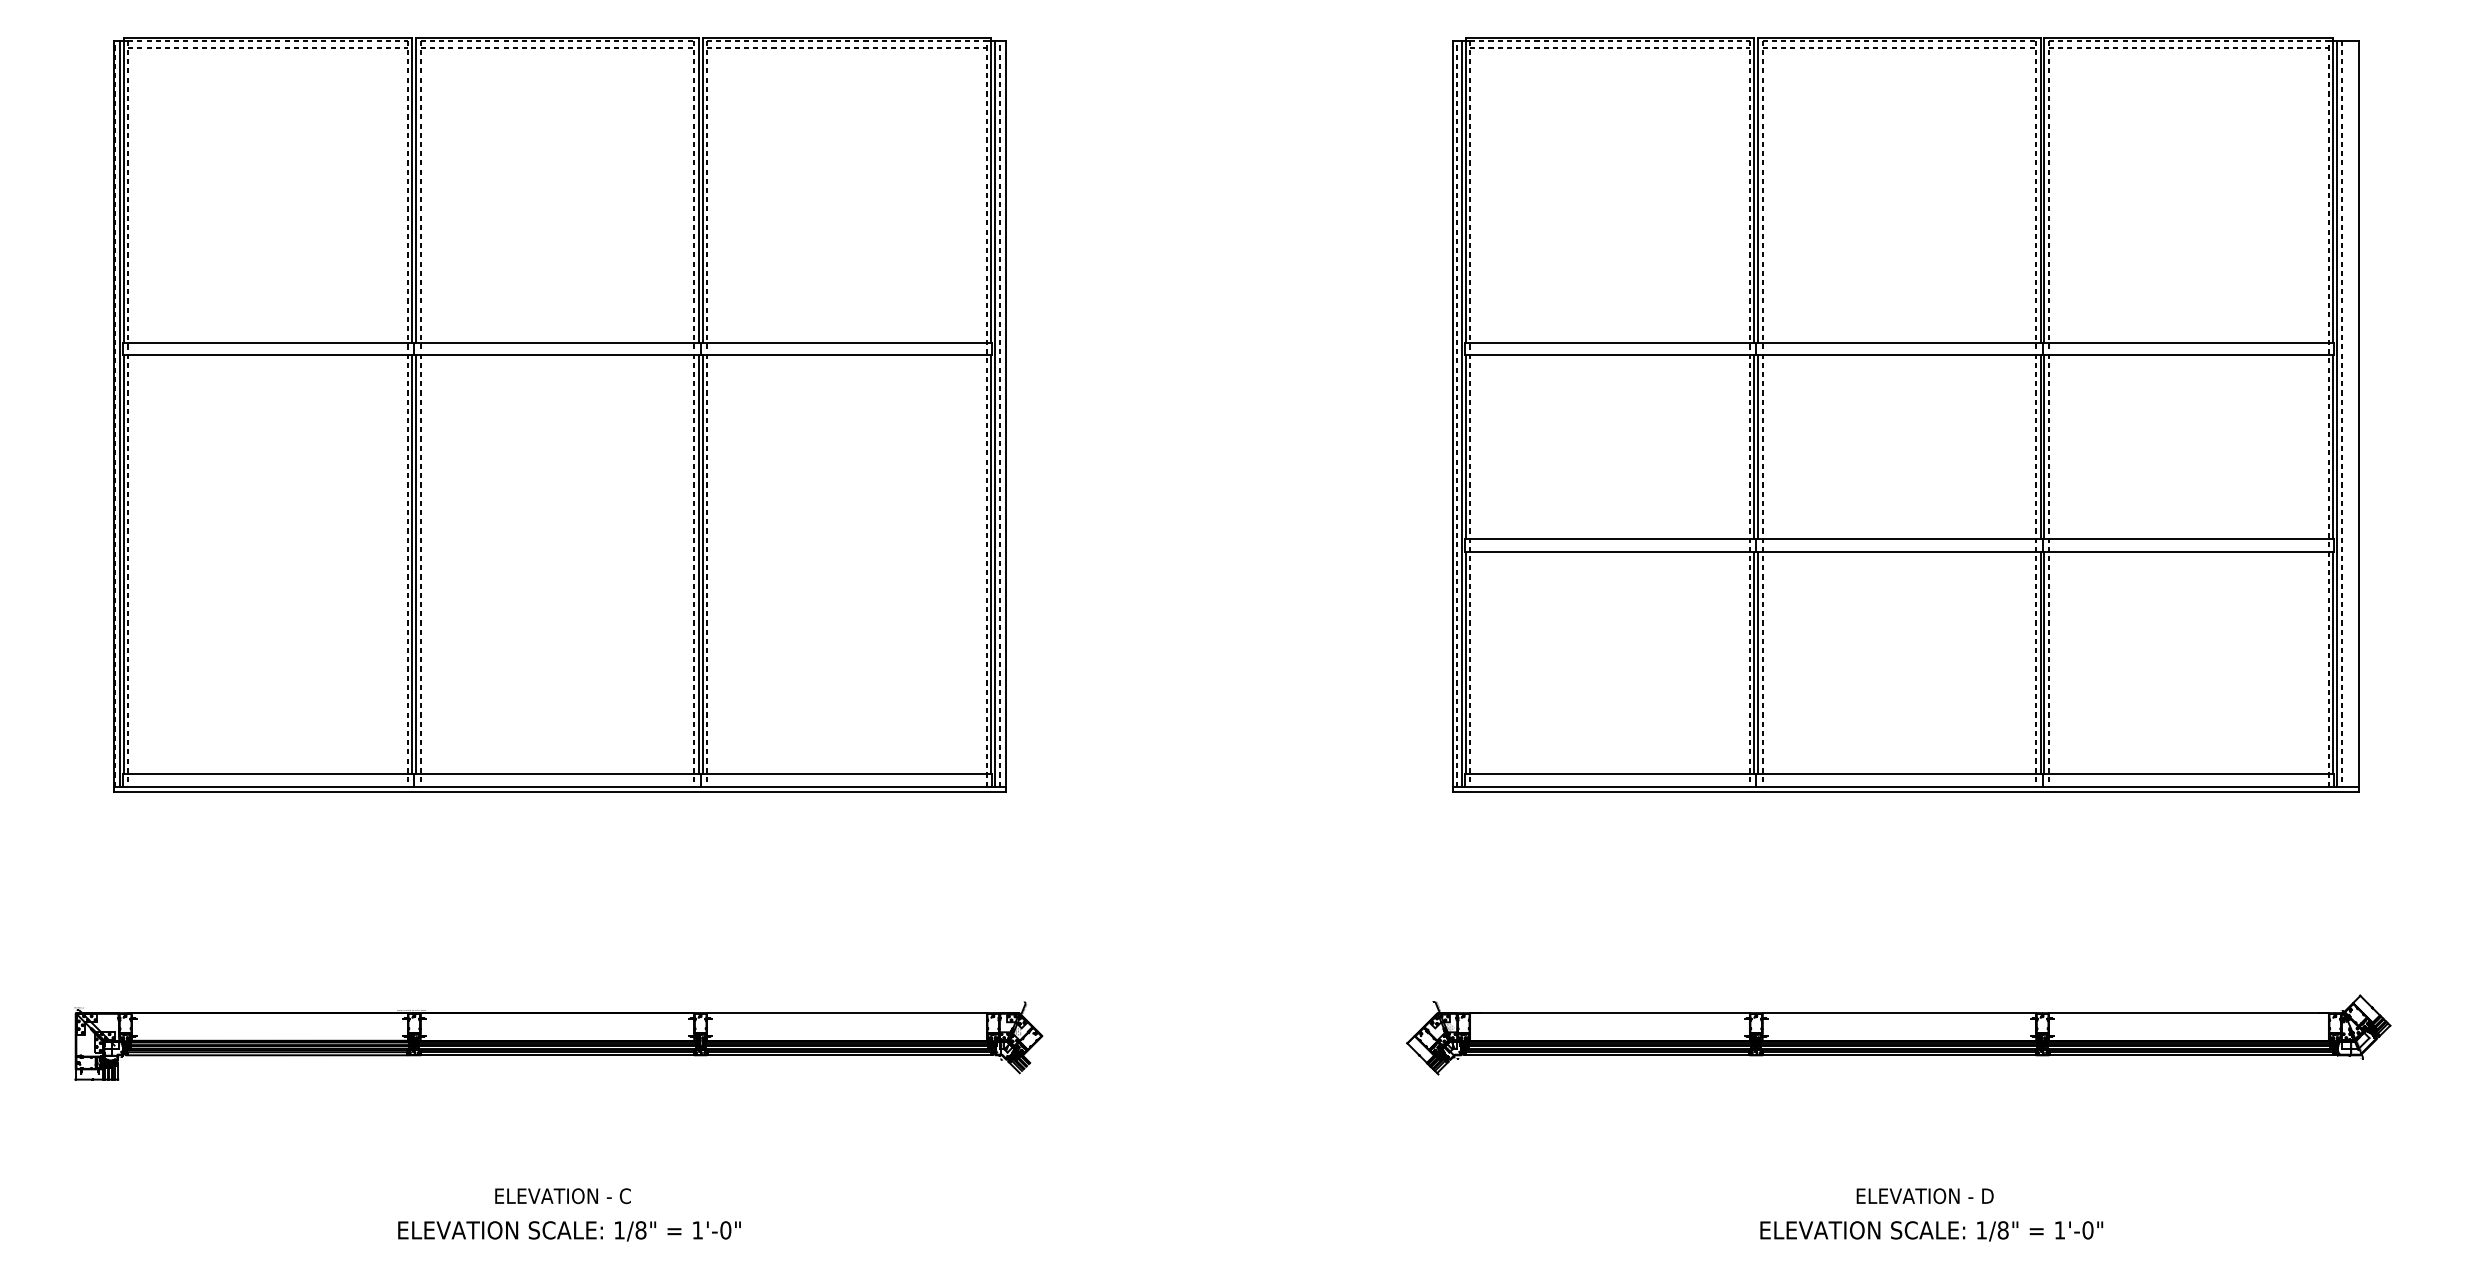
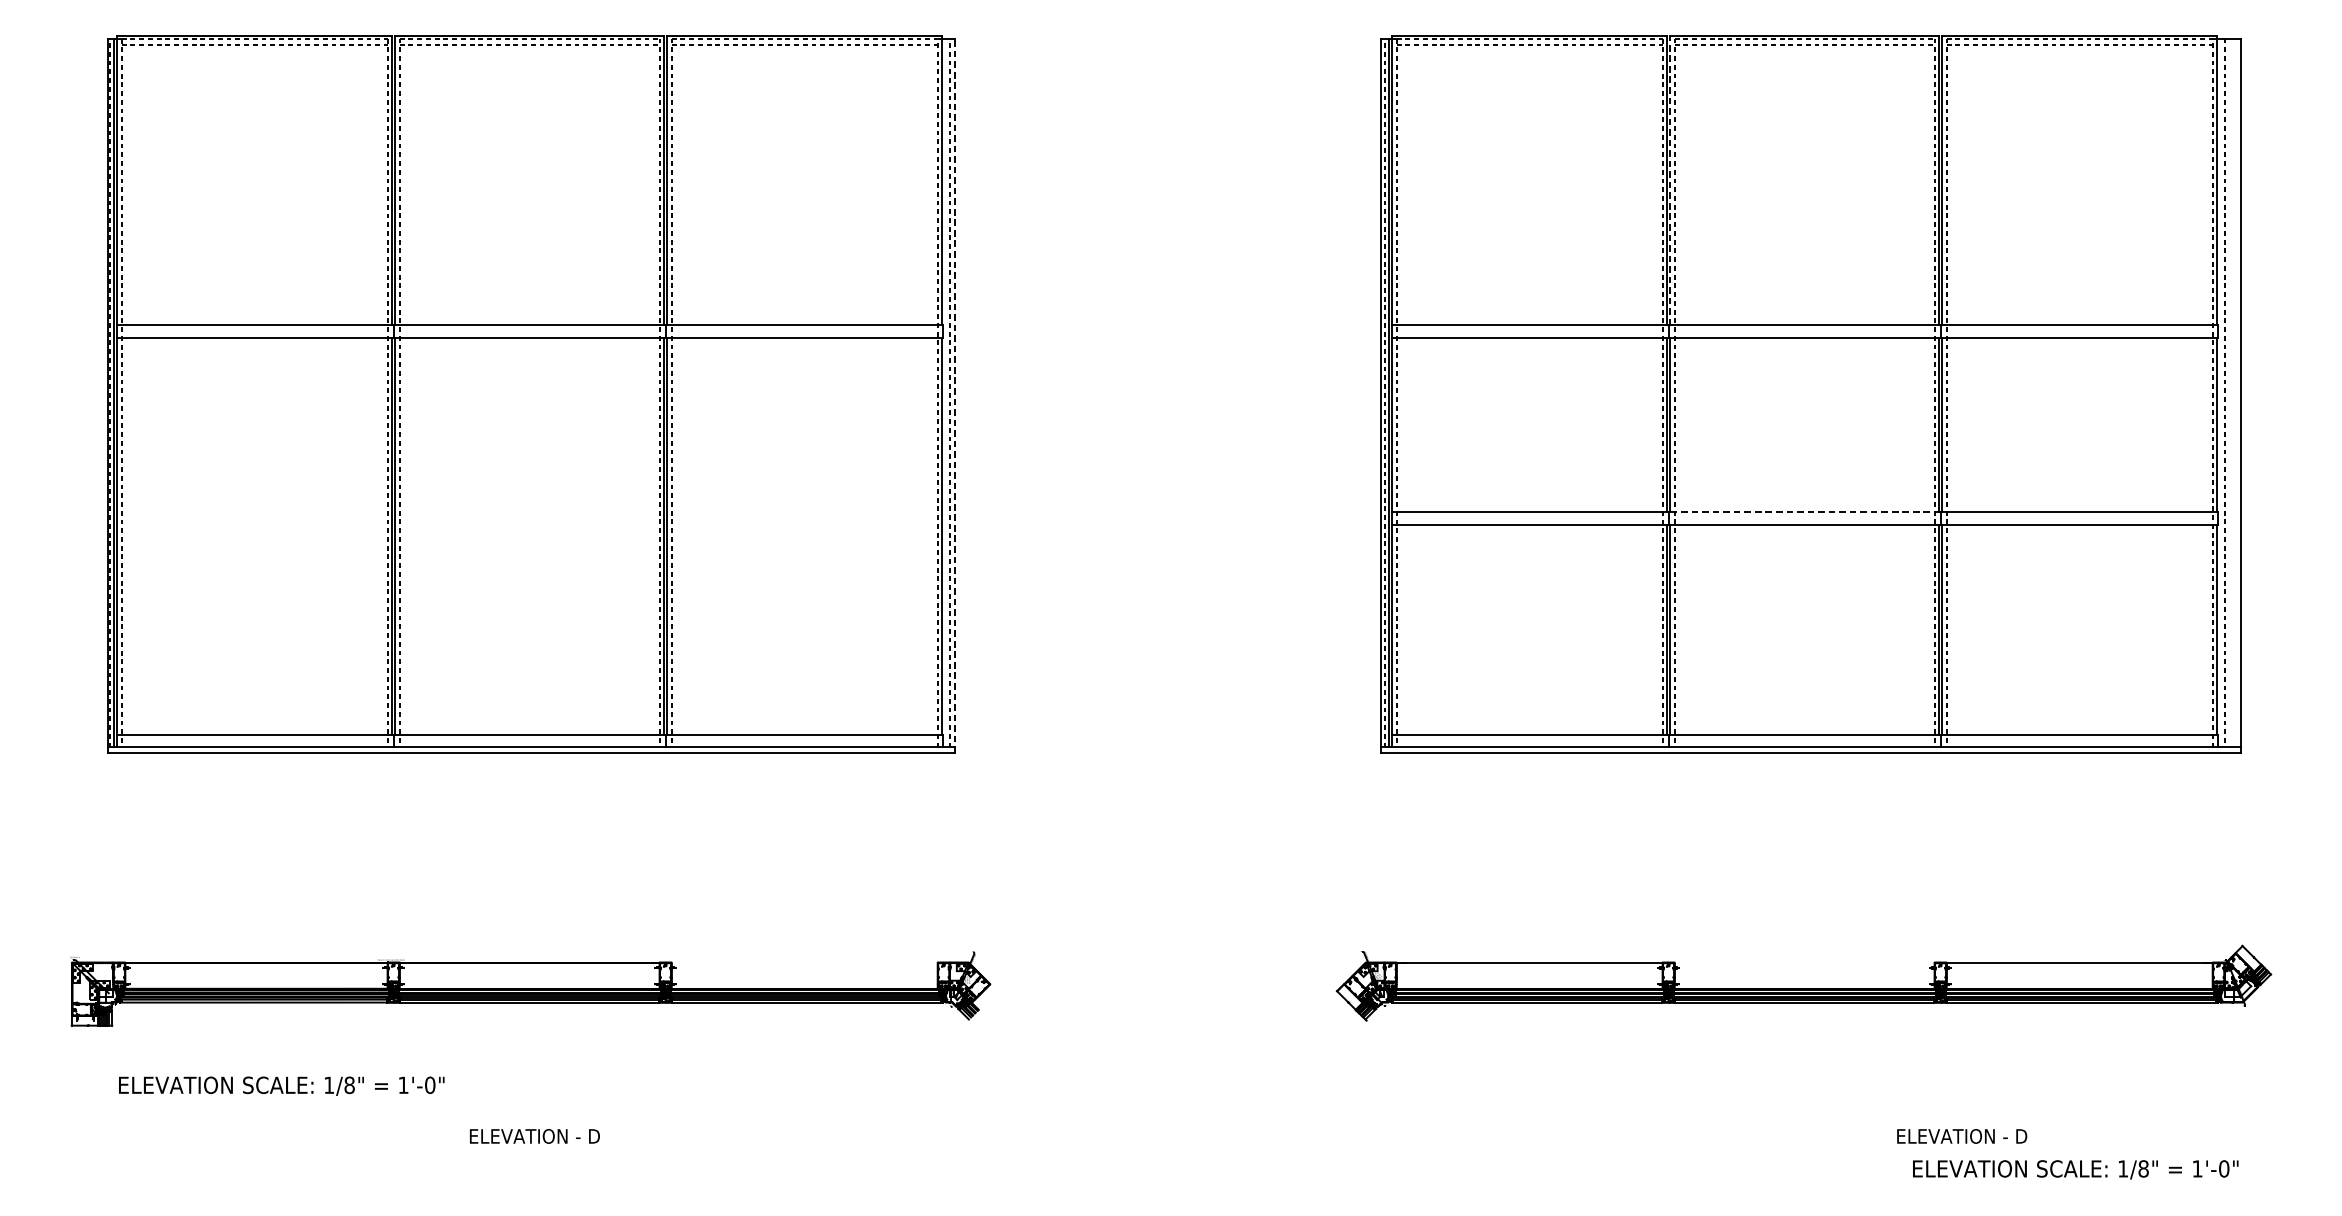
line: (1758, 190) -> (1670, 180), solid -> dashed
line: (995, 413) -> (945, 392), removed
line: (2337, 413) -> (2220, 392), removed
line: (1005, 416) -> (955, 395), solid -> dashed
line: (1898, 539) -> (1803, 512), solid -> dashed
line: (846, 1013) -> (804, 962), removed
line: (1899, 1013) -> (1804, 962), removed
text: (562, 1196) -> (534, 1136), ELEVATION - C -> ELEVATION - D
text: (1924, 1196) -> (1961, 1136), moved
text: (569, 1231) -> (281, 1086), moved
text: (1931, 1231) -> (2075, 1169), moved

